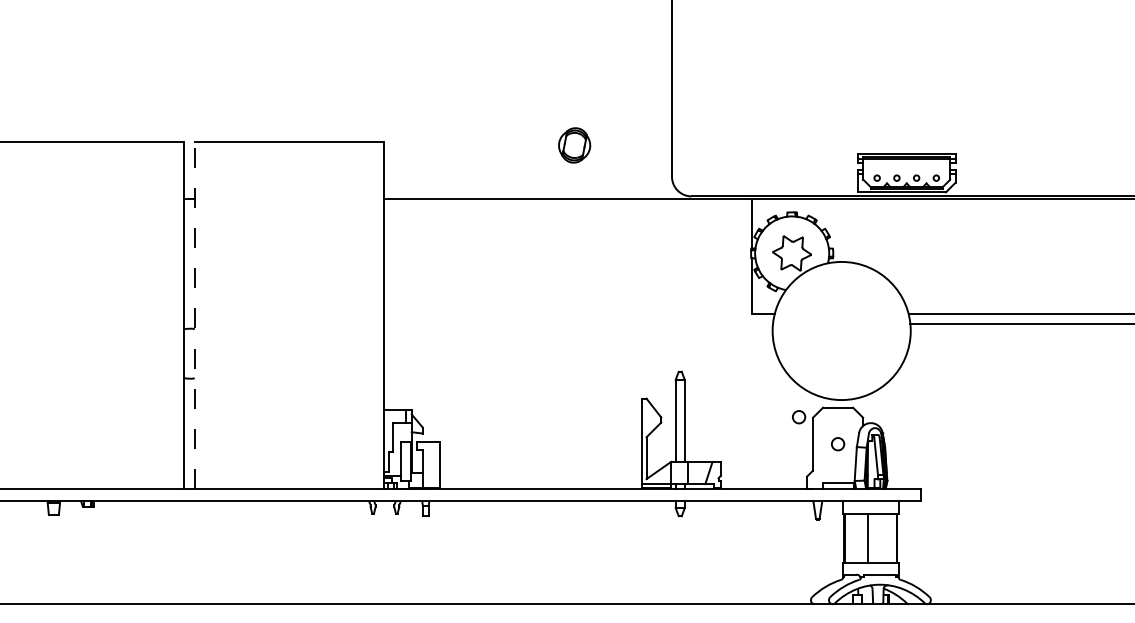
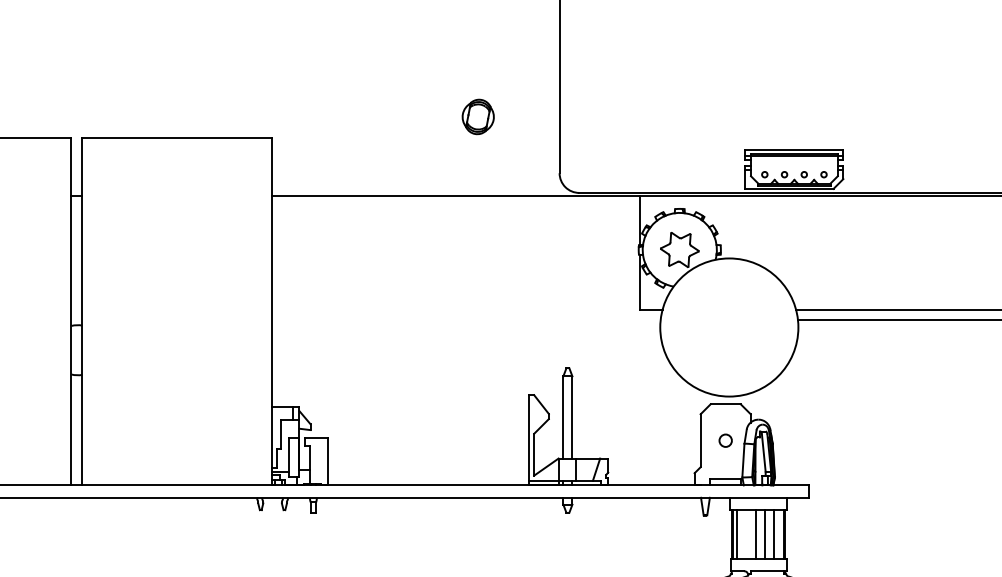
part: (574, 145) -> (478, 117), moved
line: (194, 315) -> (82, 312), dashed -> solid
circle: (799, 417) -> (687, 414), removed
line: (849, 537) -> (737, 534), added
line: (877, 537) -> (765, 534), added
line: (886, 537) -> (774, 534), added

